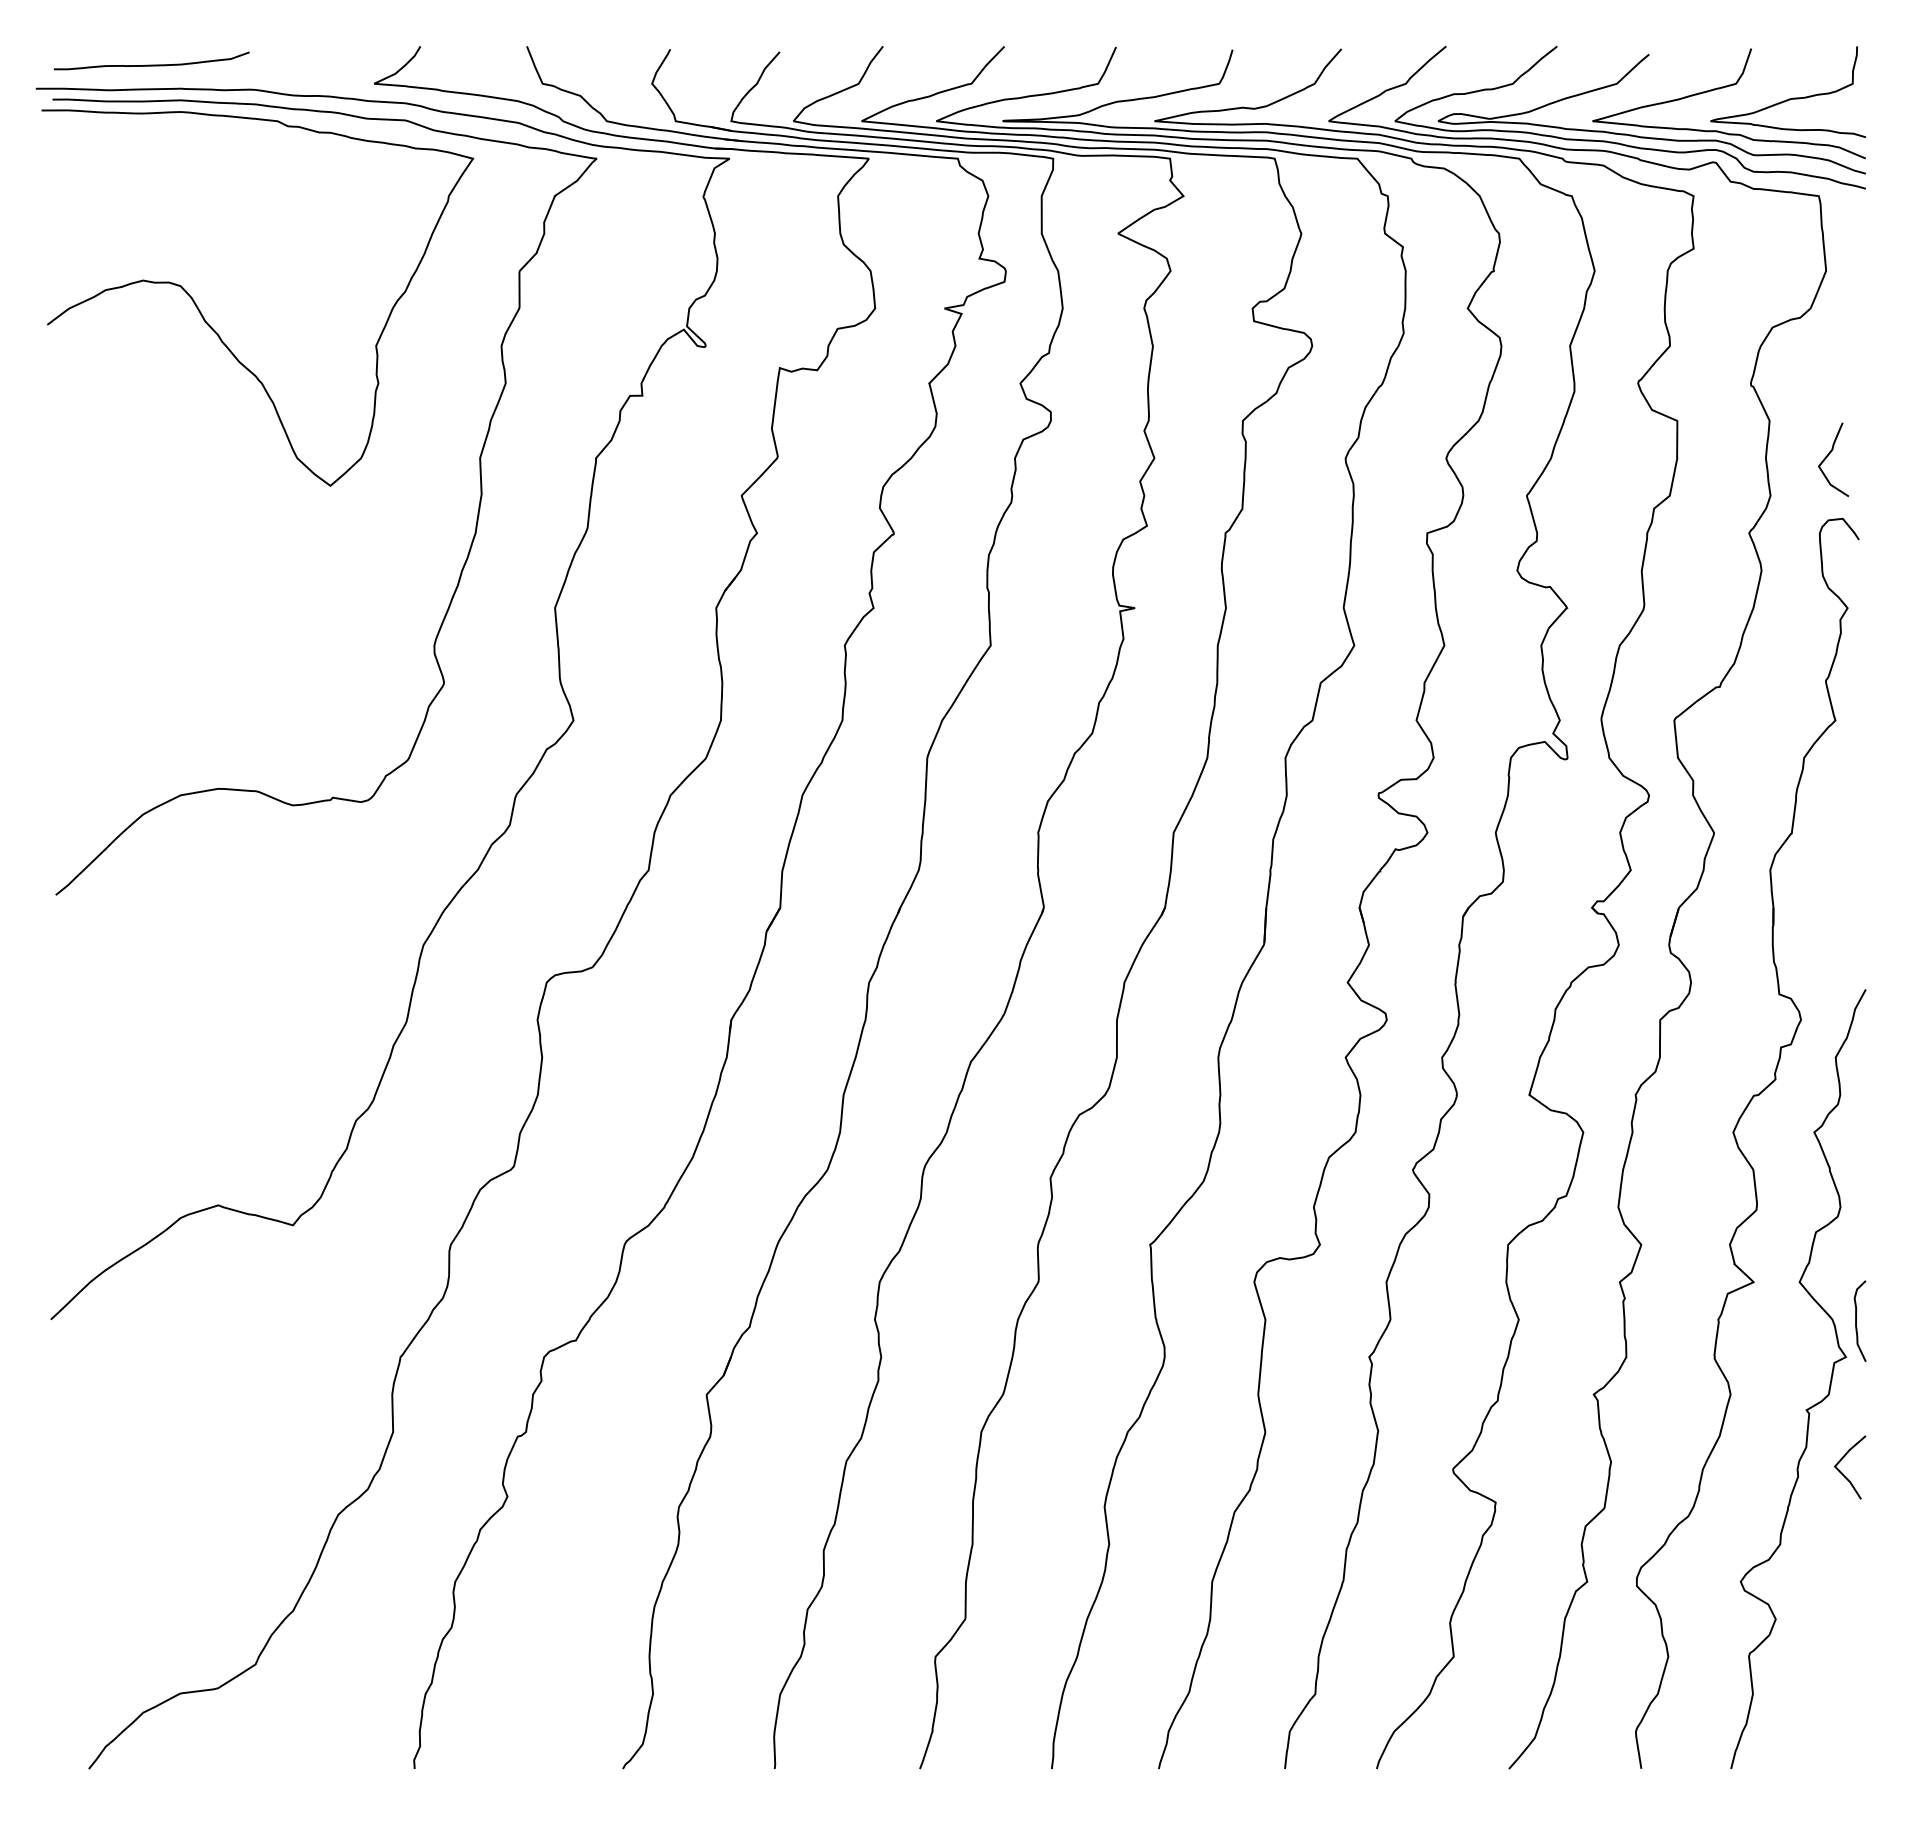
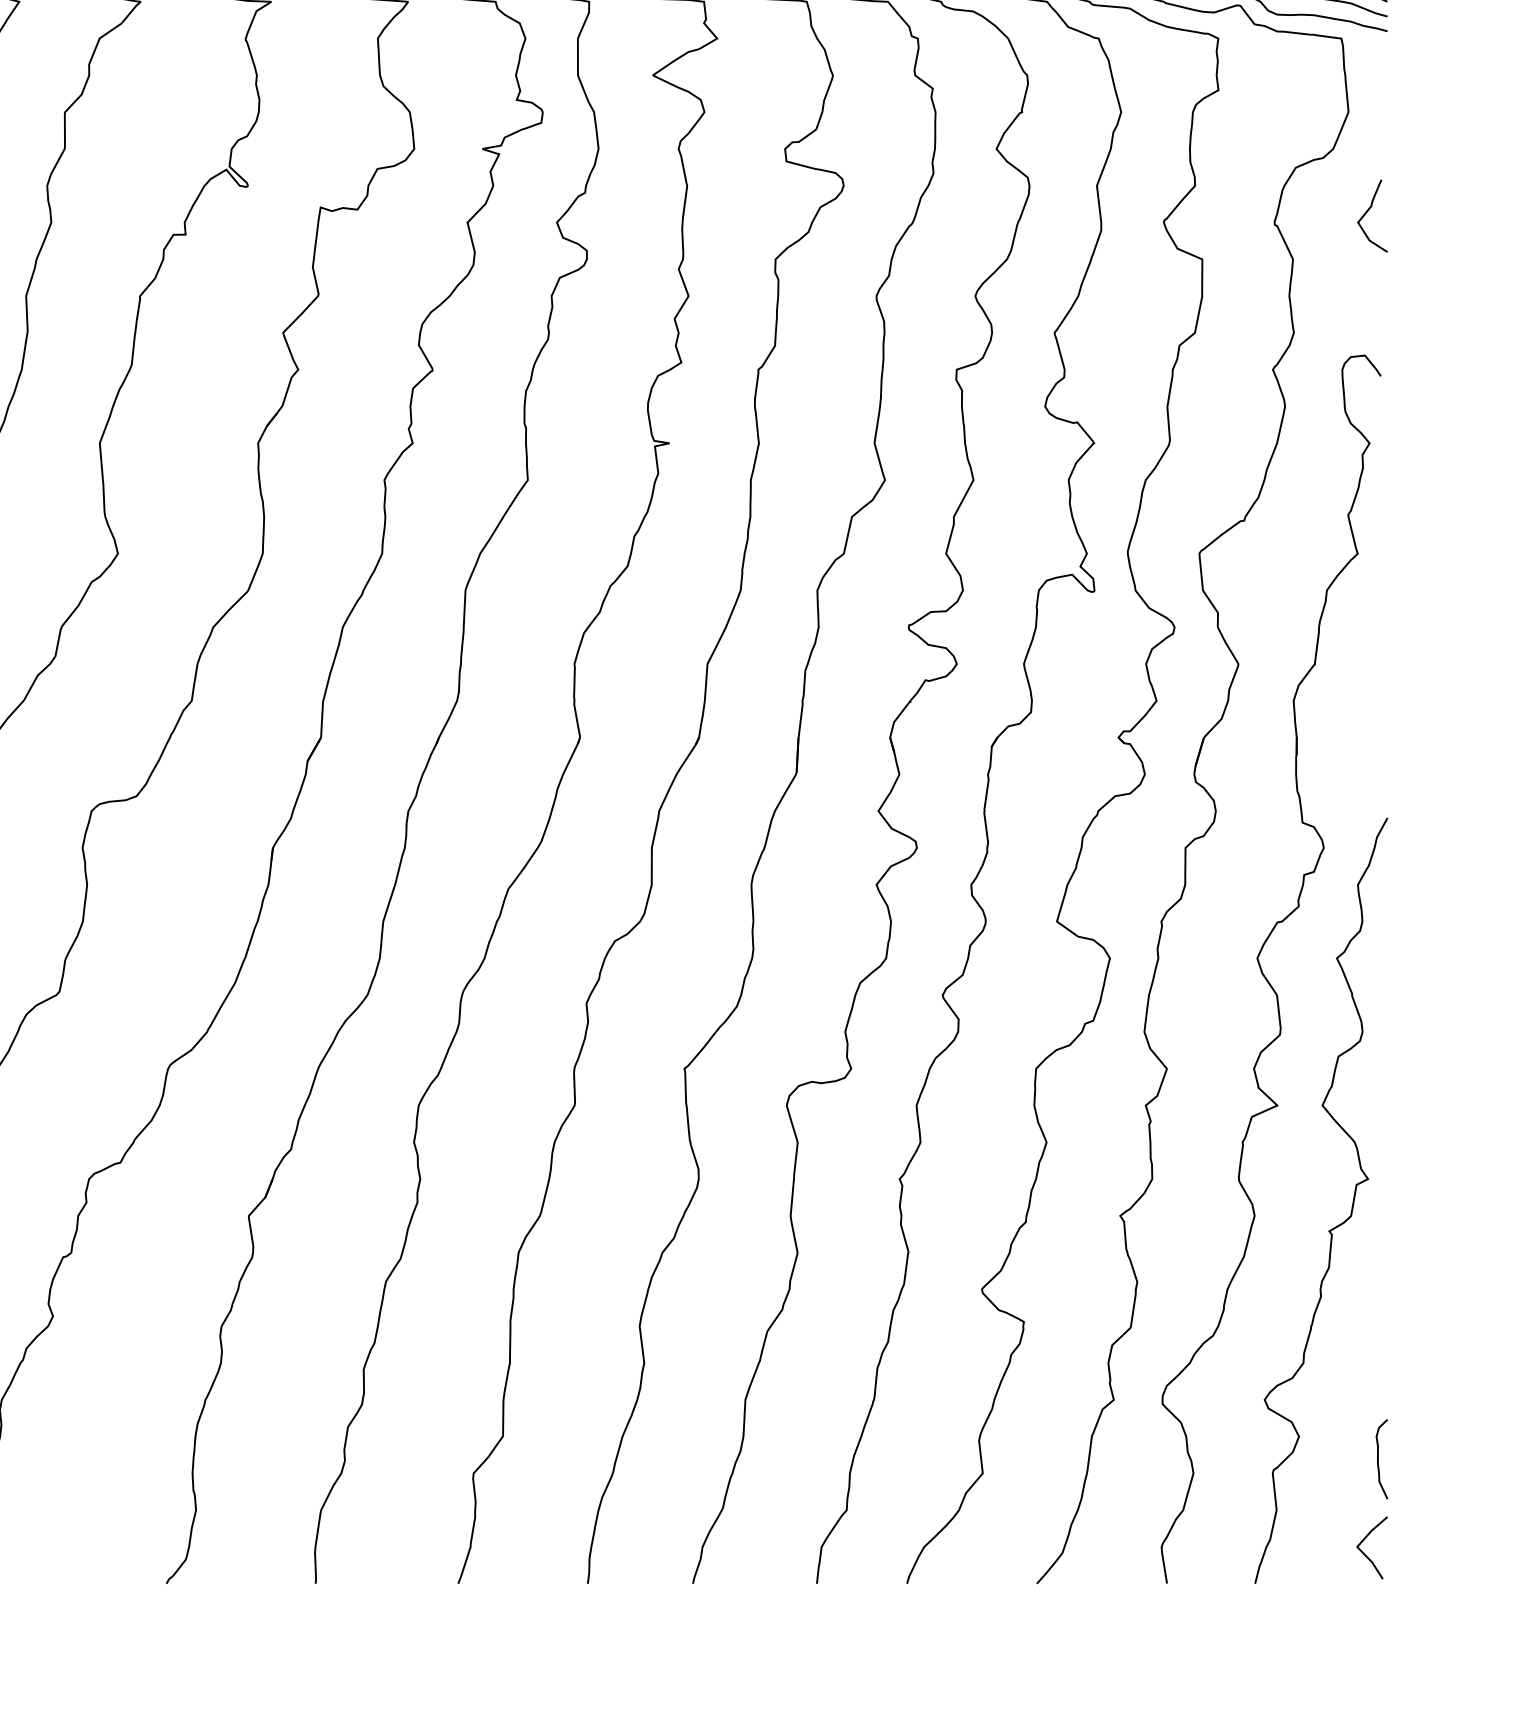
curve: (1828, 456) -> (1367, 212), moved
curve: (1856, 1320) -> (1378, 1458), moved
line: (1843, 1473) -> (1365, 1553), moved

